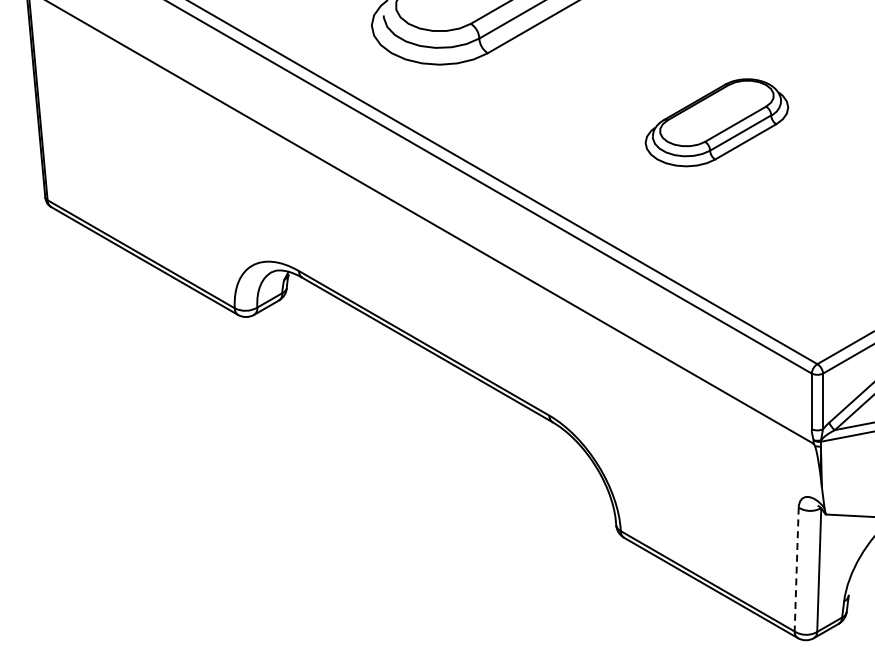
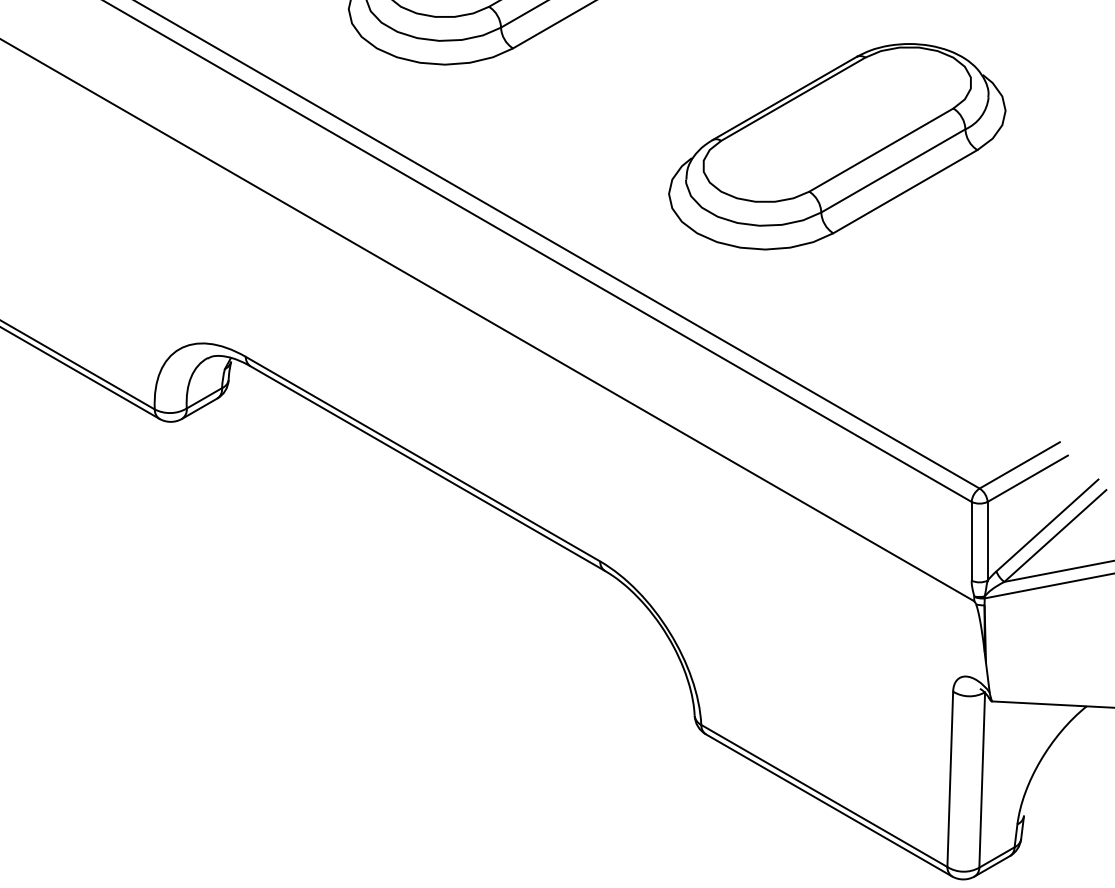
part: (716, 122) -> (836, 146), size x1.67
line: (796, 569) -> (950, 779), dashed -> solid

